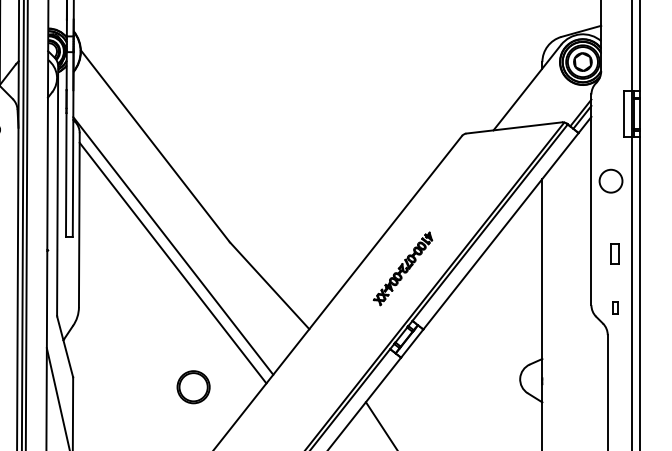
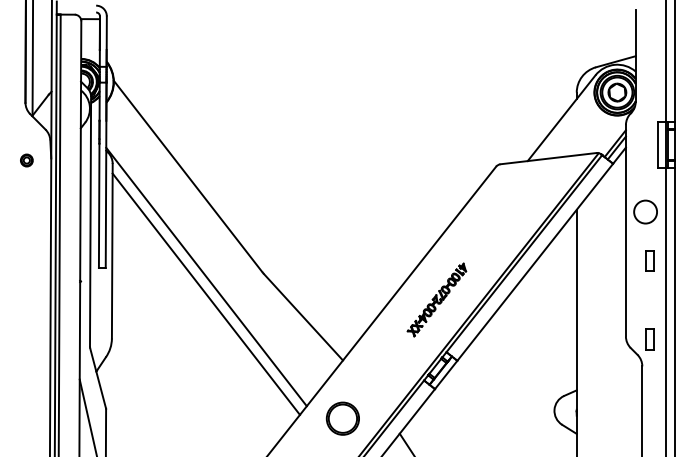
part: (614, 253) -> (649, 260), moved
part: (614, 308) -> (649, 339), size x1.67
part: (193, 387) -> (342, 418), moved

